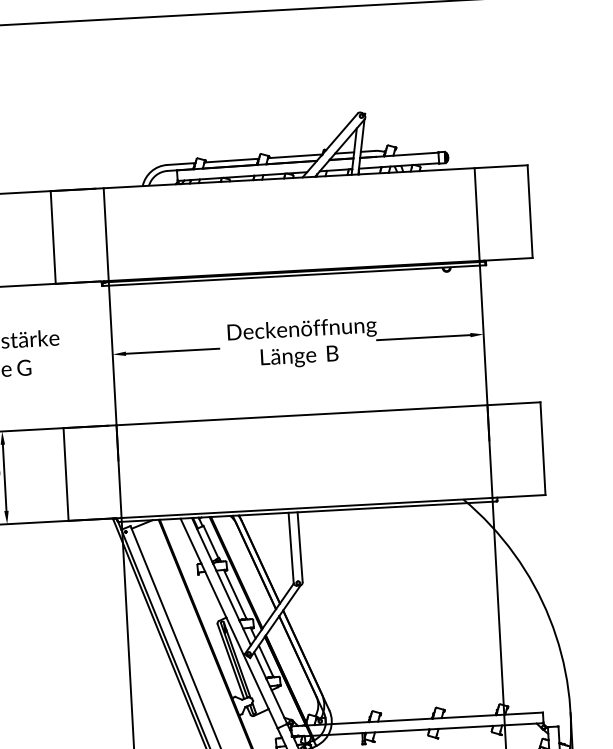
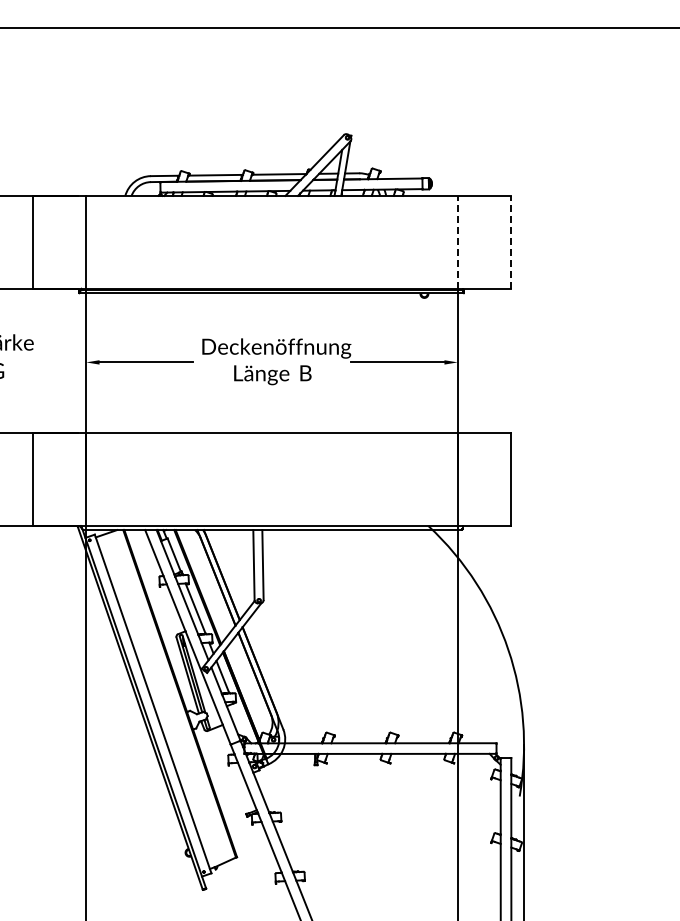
line: (529, 210) -> (510, 241), solid -> dashed
line: (476, 213) -> (457, 241), solid -> dashed

